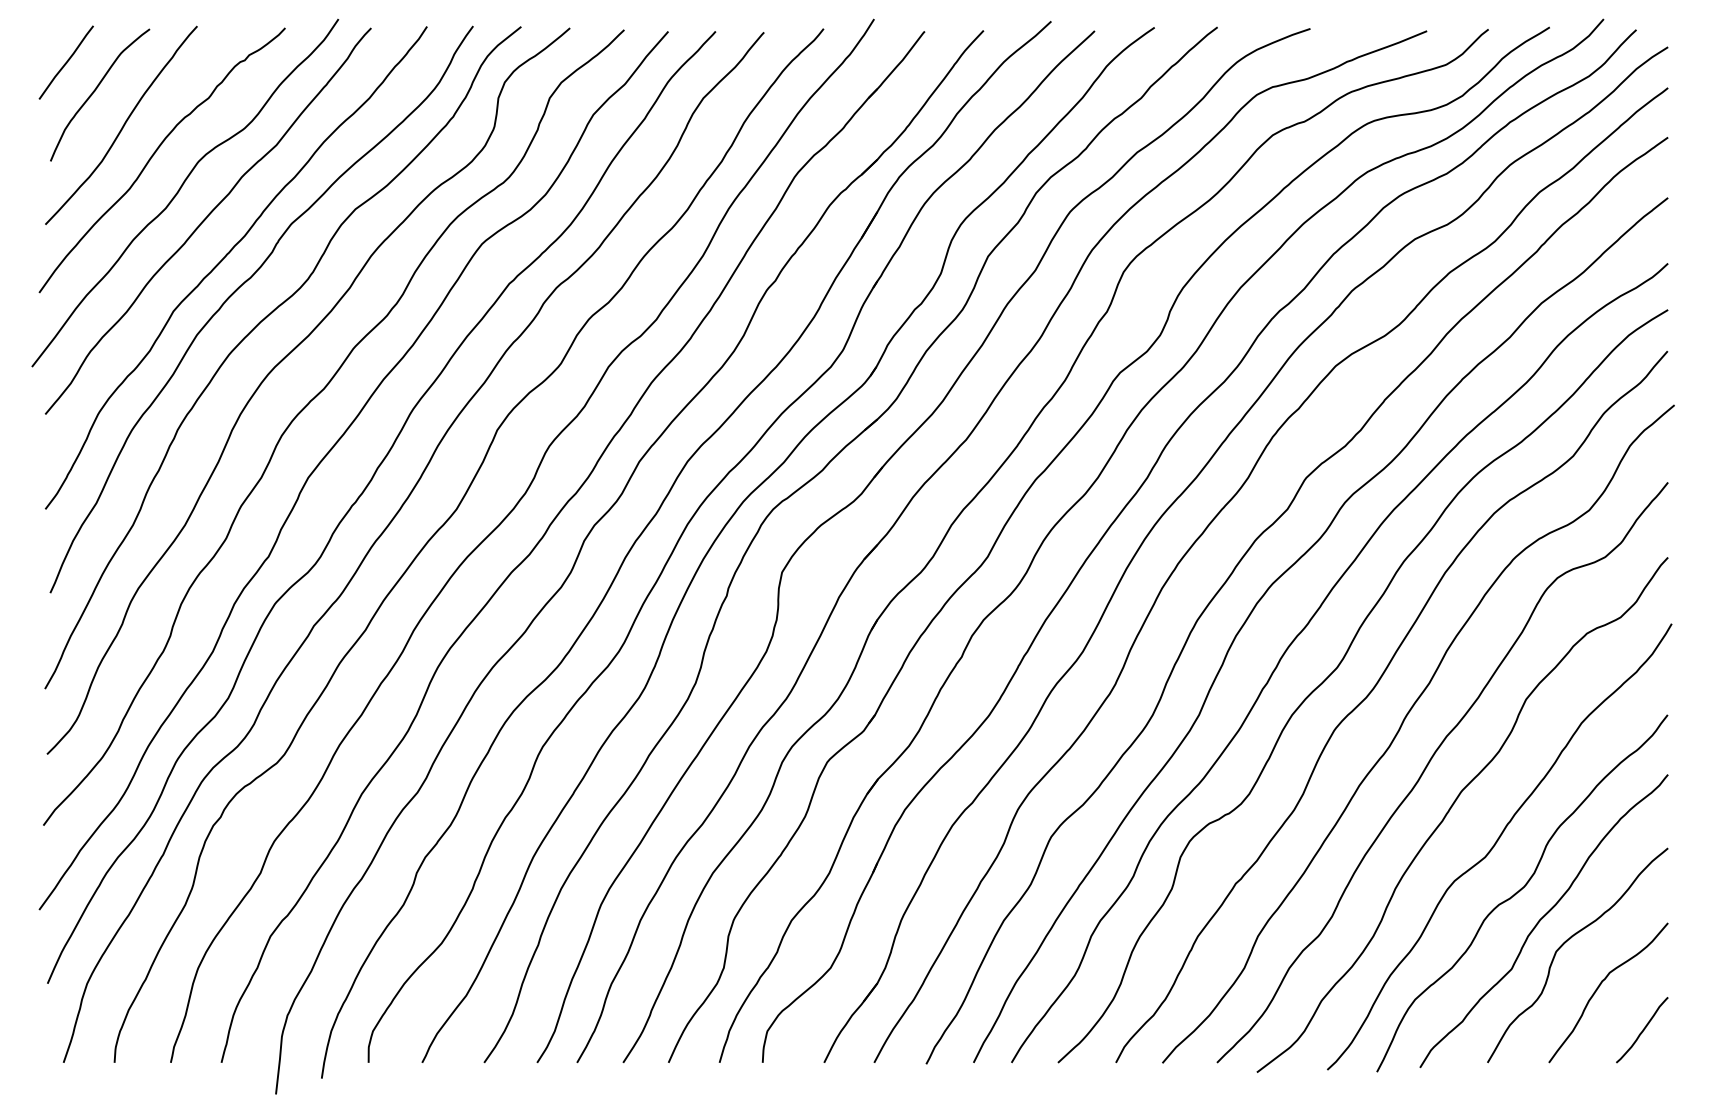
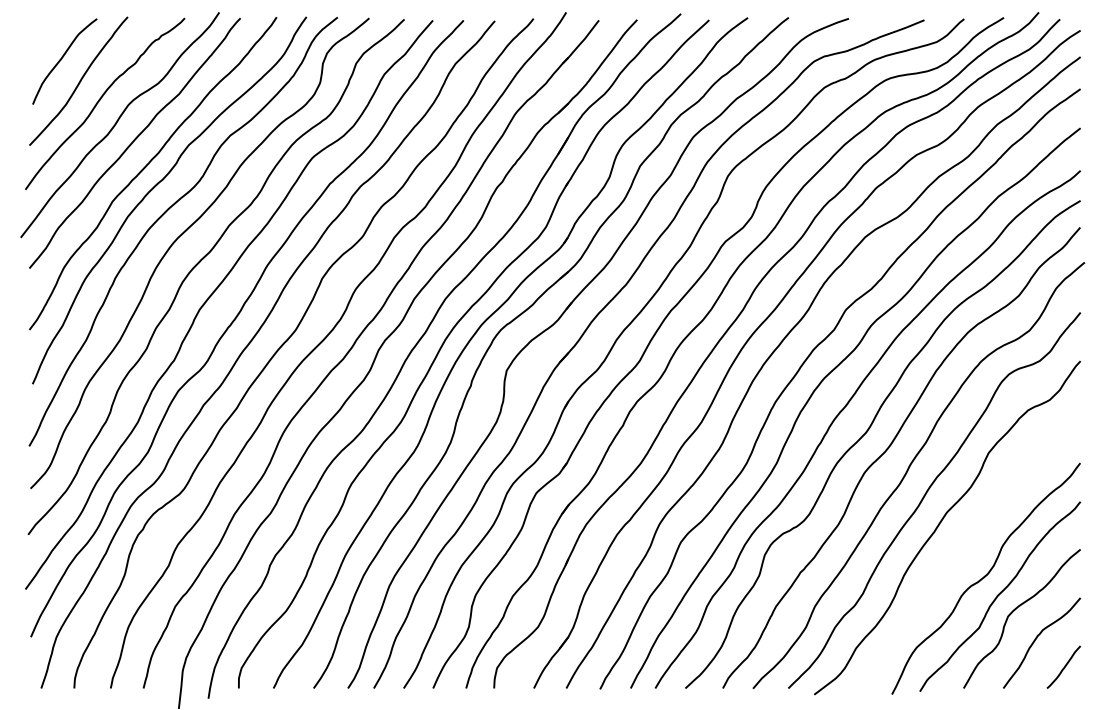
line: (67, 62) -> (43, 40), removed
curve: (1496, 845) -> (969, 547), removed

